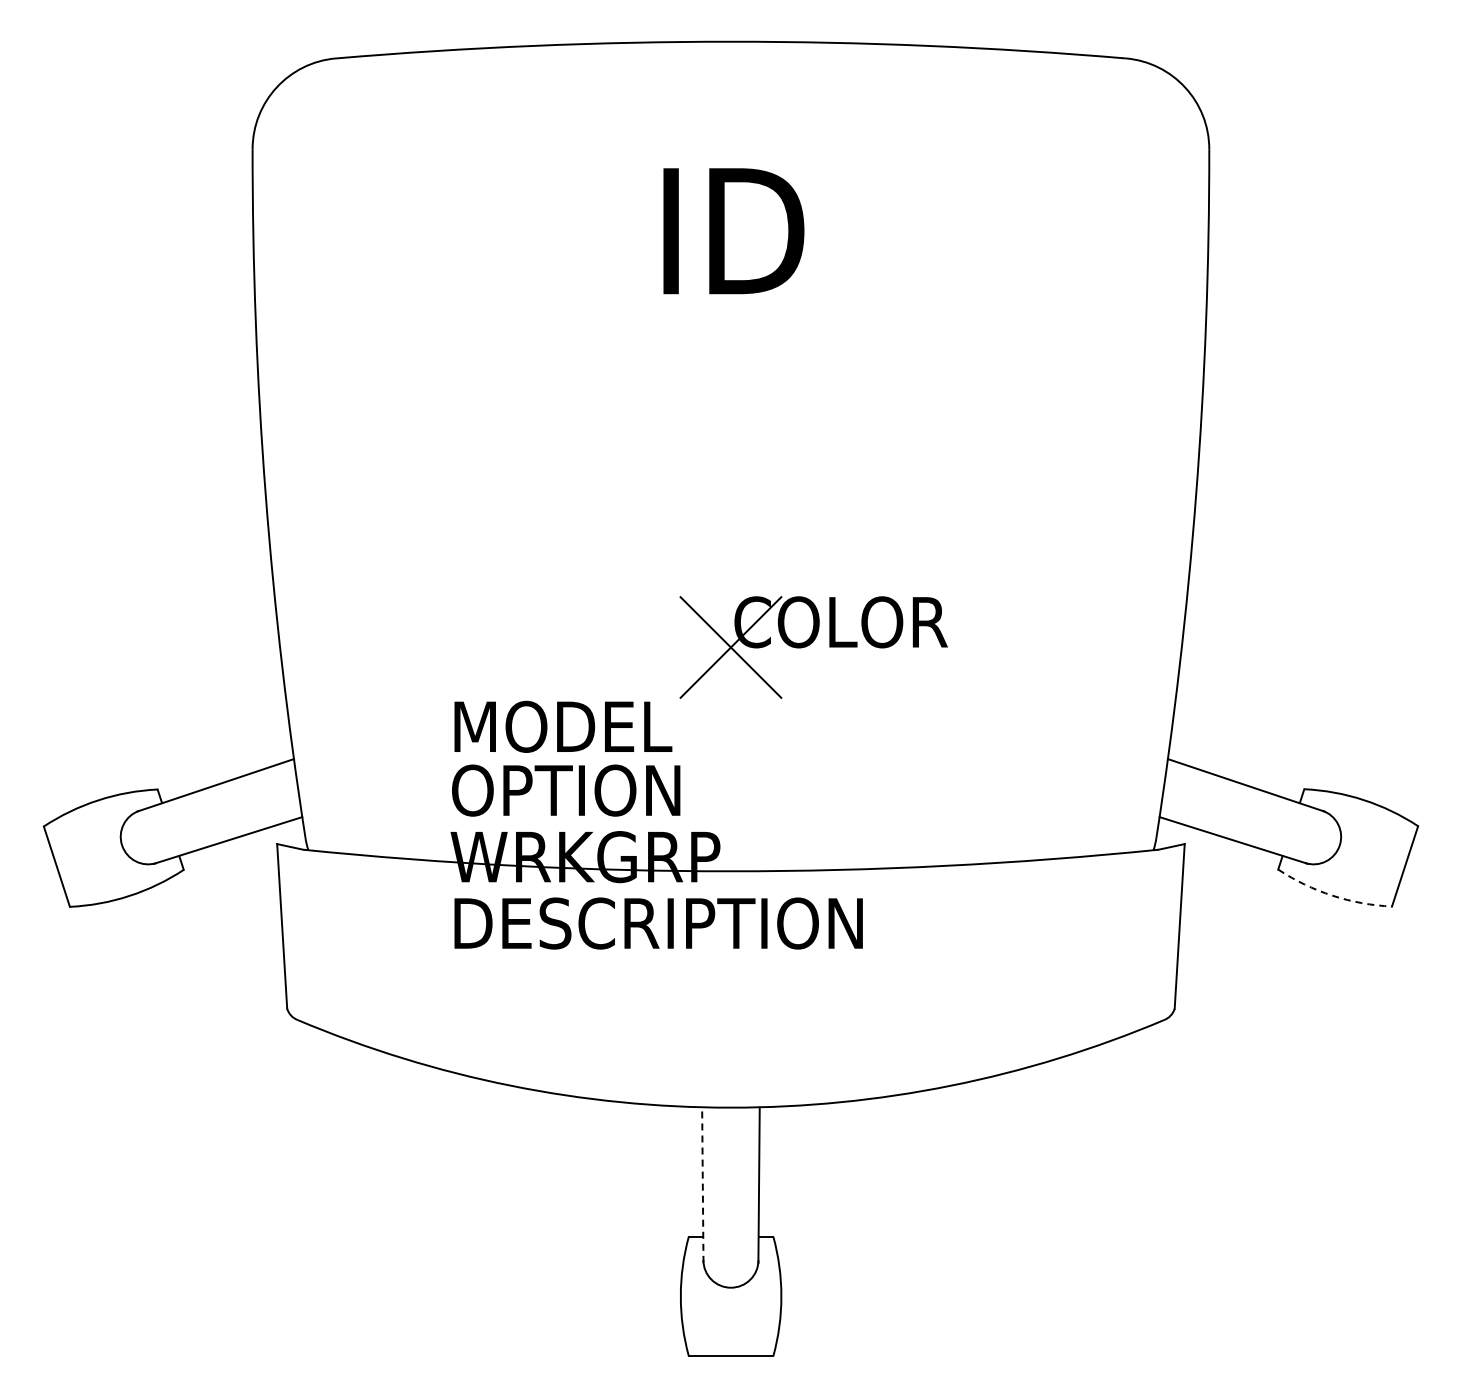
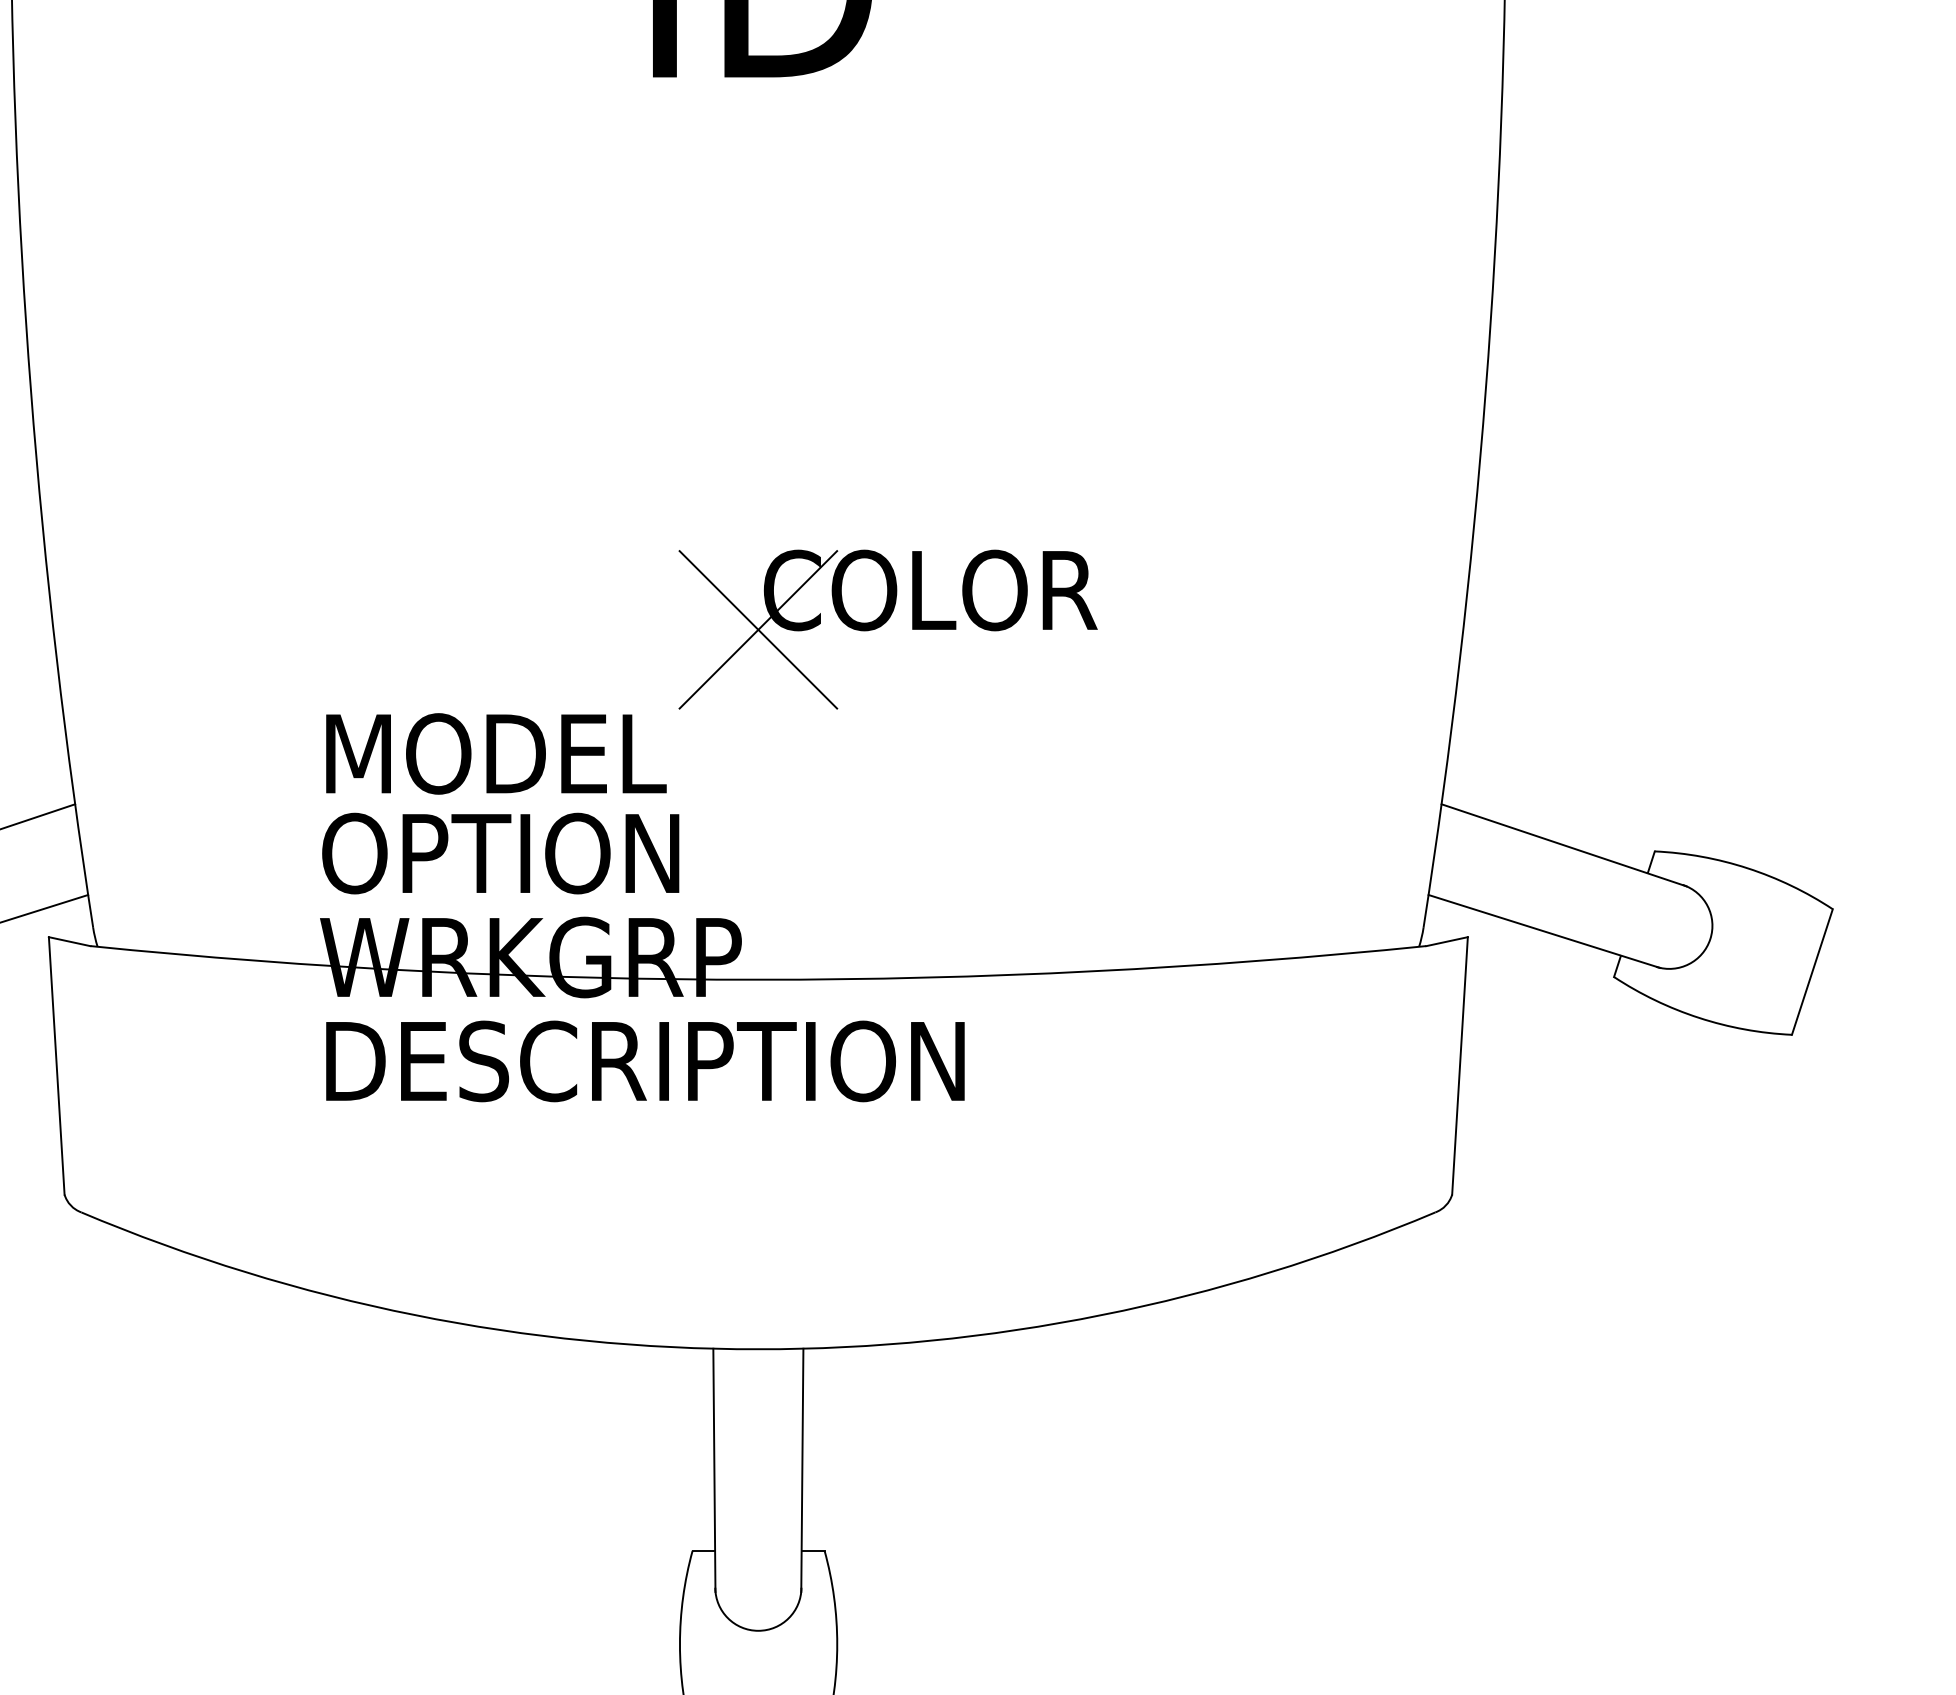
arc: (1332, 895) -> (1698, 1017), dashed -> solid
line: (702, 1185) -> (713, 1470), dashed -> solid

